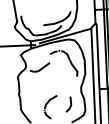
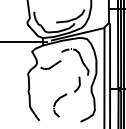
line: (69, 103) -> (78, 83), moved

